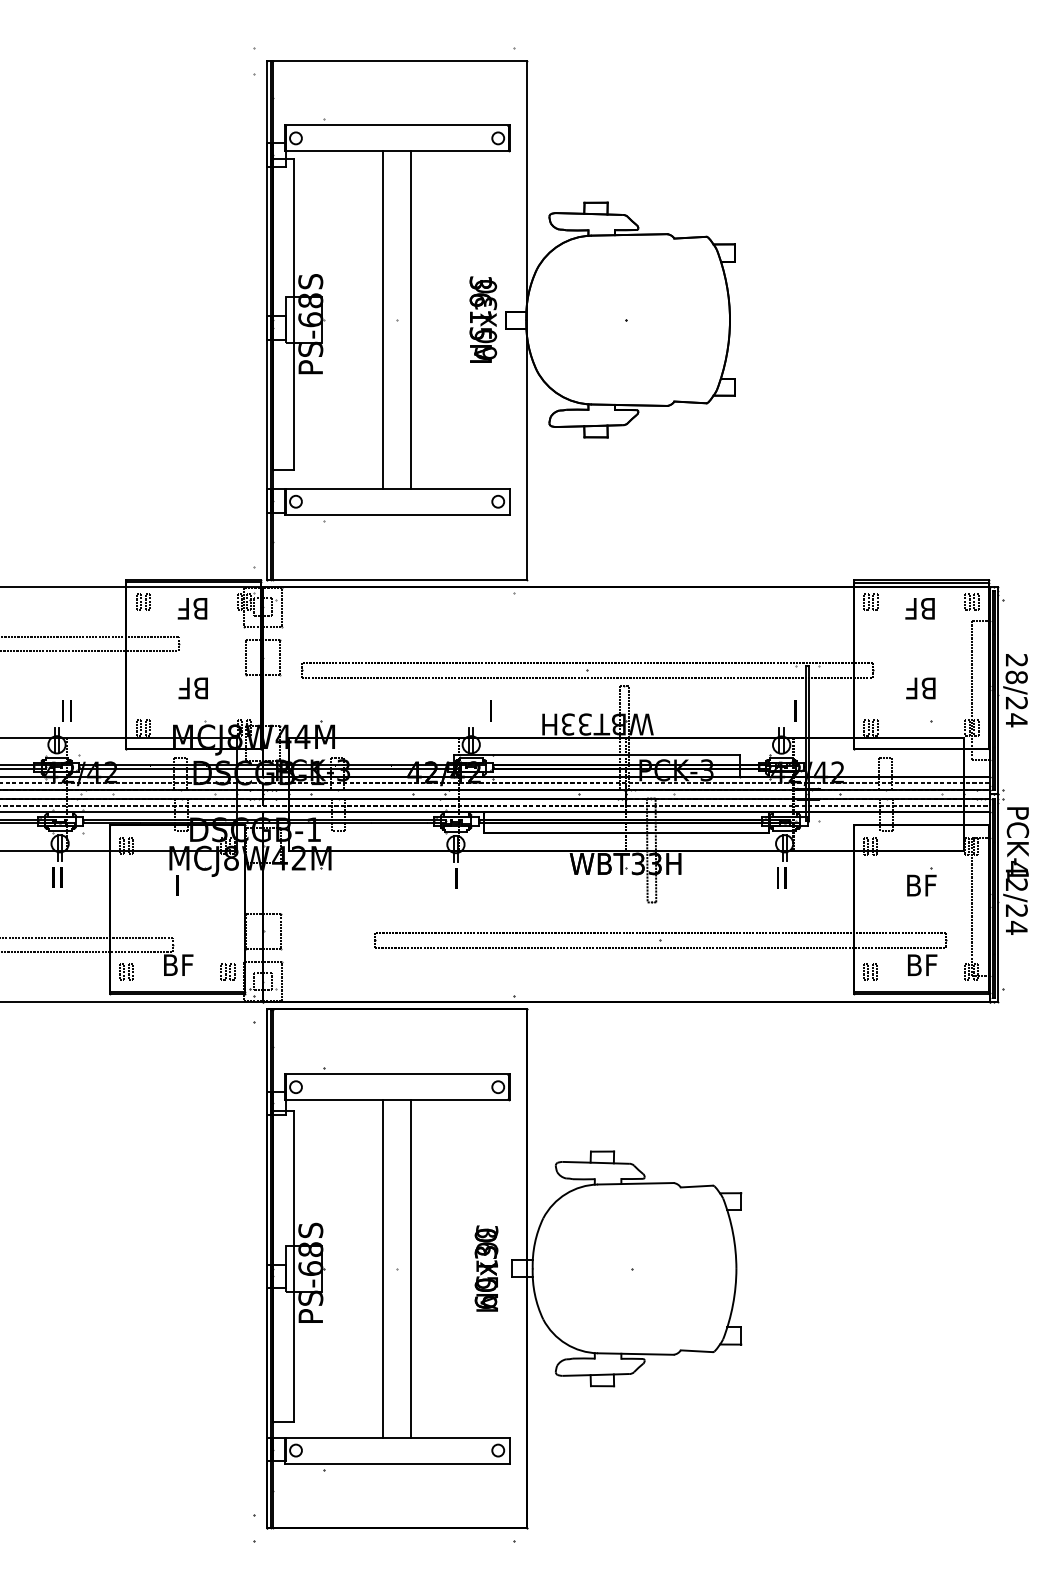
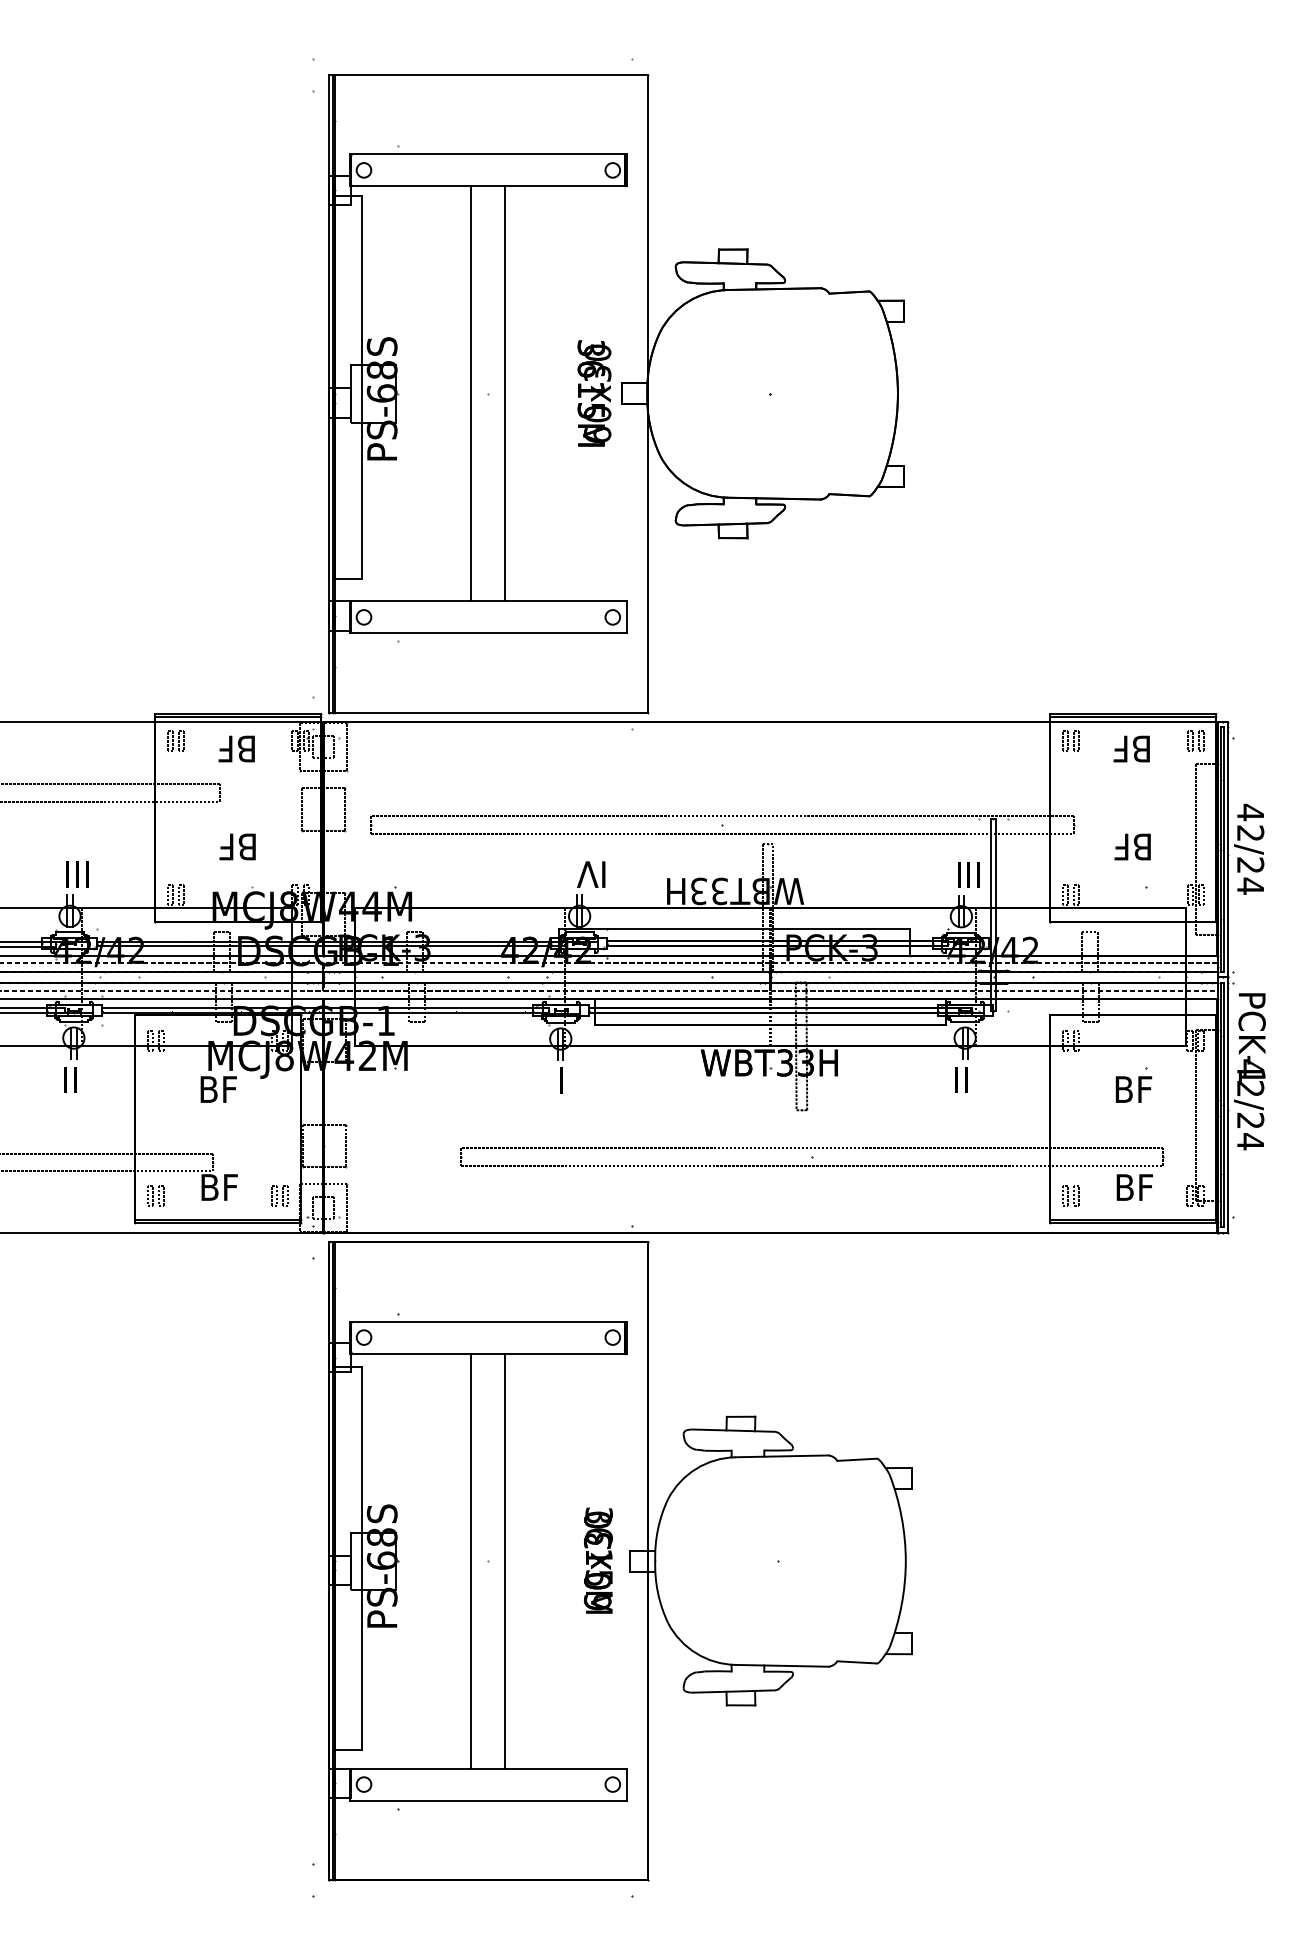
text: (1016, 668) -> (1250, 822), 28/24 -> 42/24
text: (54, 710) -> (67, 874), II -> III
text: (480, 710) -> (591, 874), I -> IV
text: (783, 710) -> (963, 874), I -> III
text: (177, 885) -> (218, 1089), I -> BF

